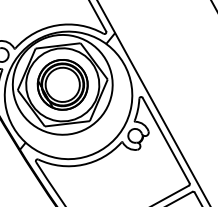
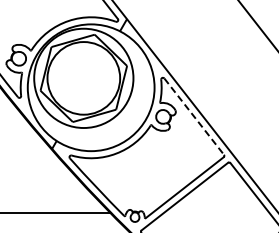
part: (62, 84) -> (83, 78), removed
line: (166, 141) -> (194, 117), solid -> dashed

